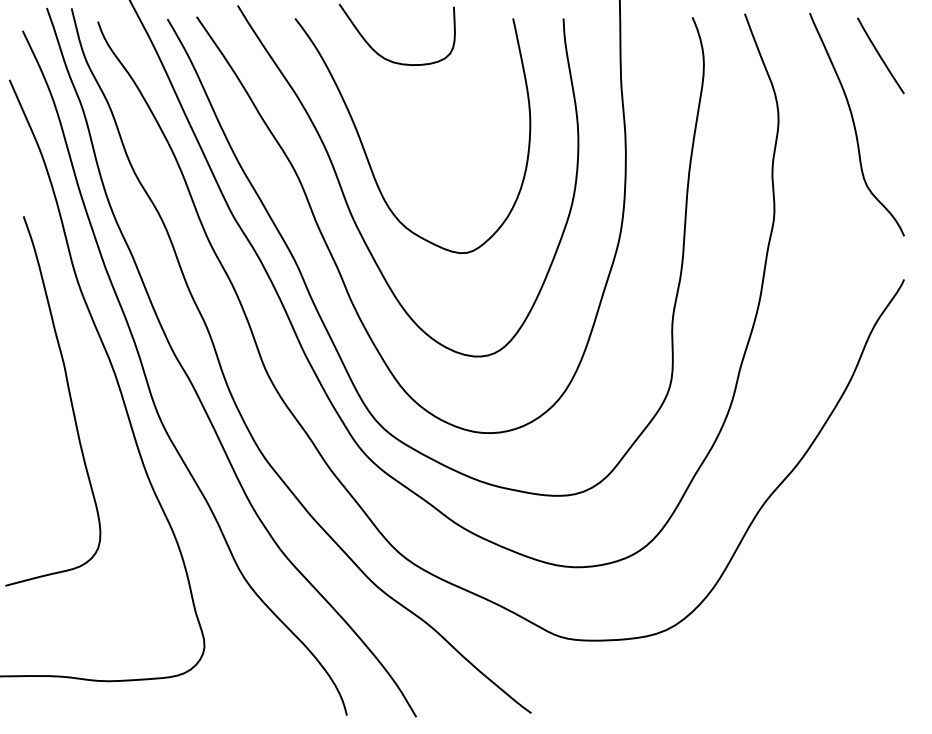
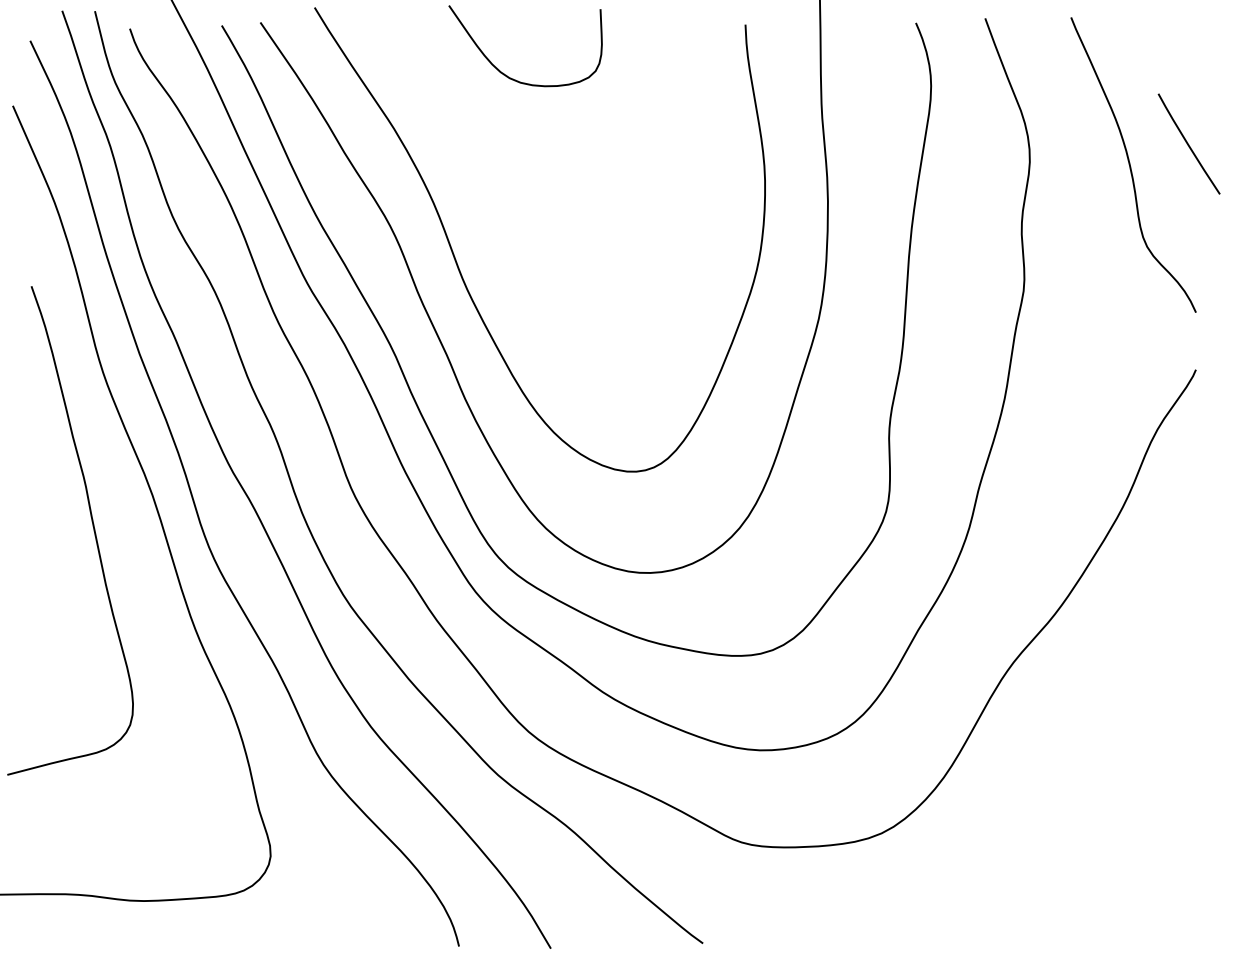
curve: (880, 55) -> (1188, 143), moved
curve: (365, 150) -> (483, 199), removed

